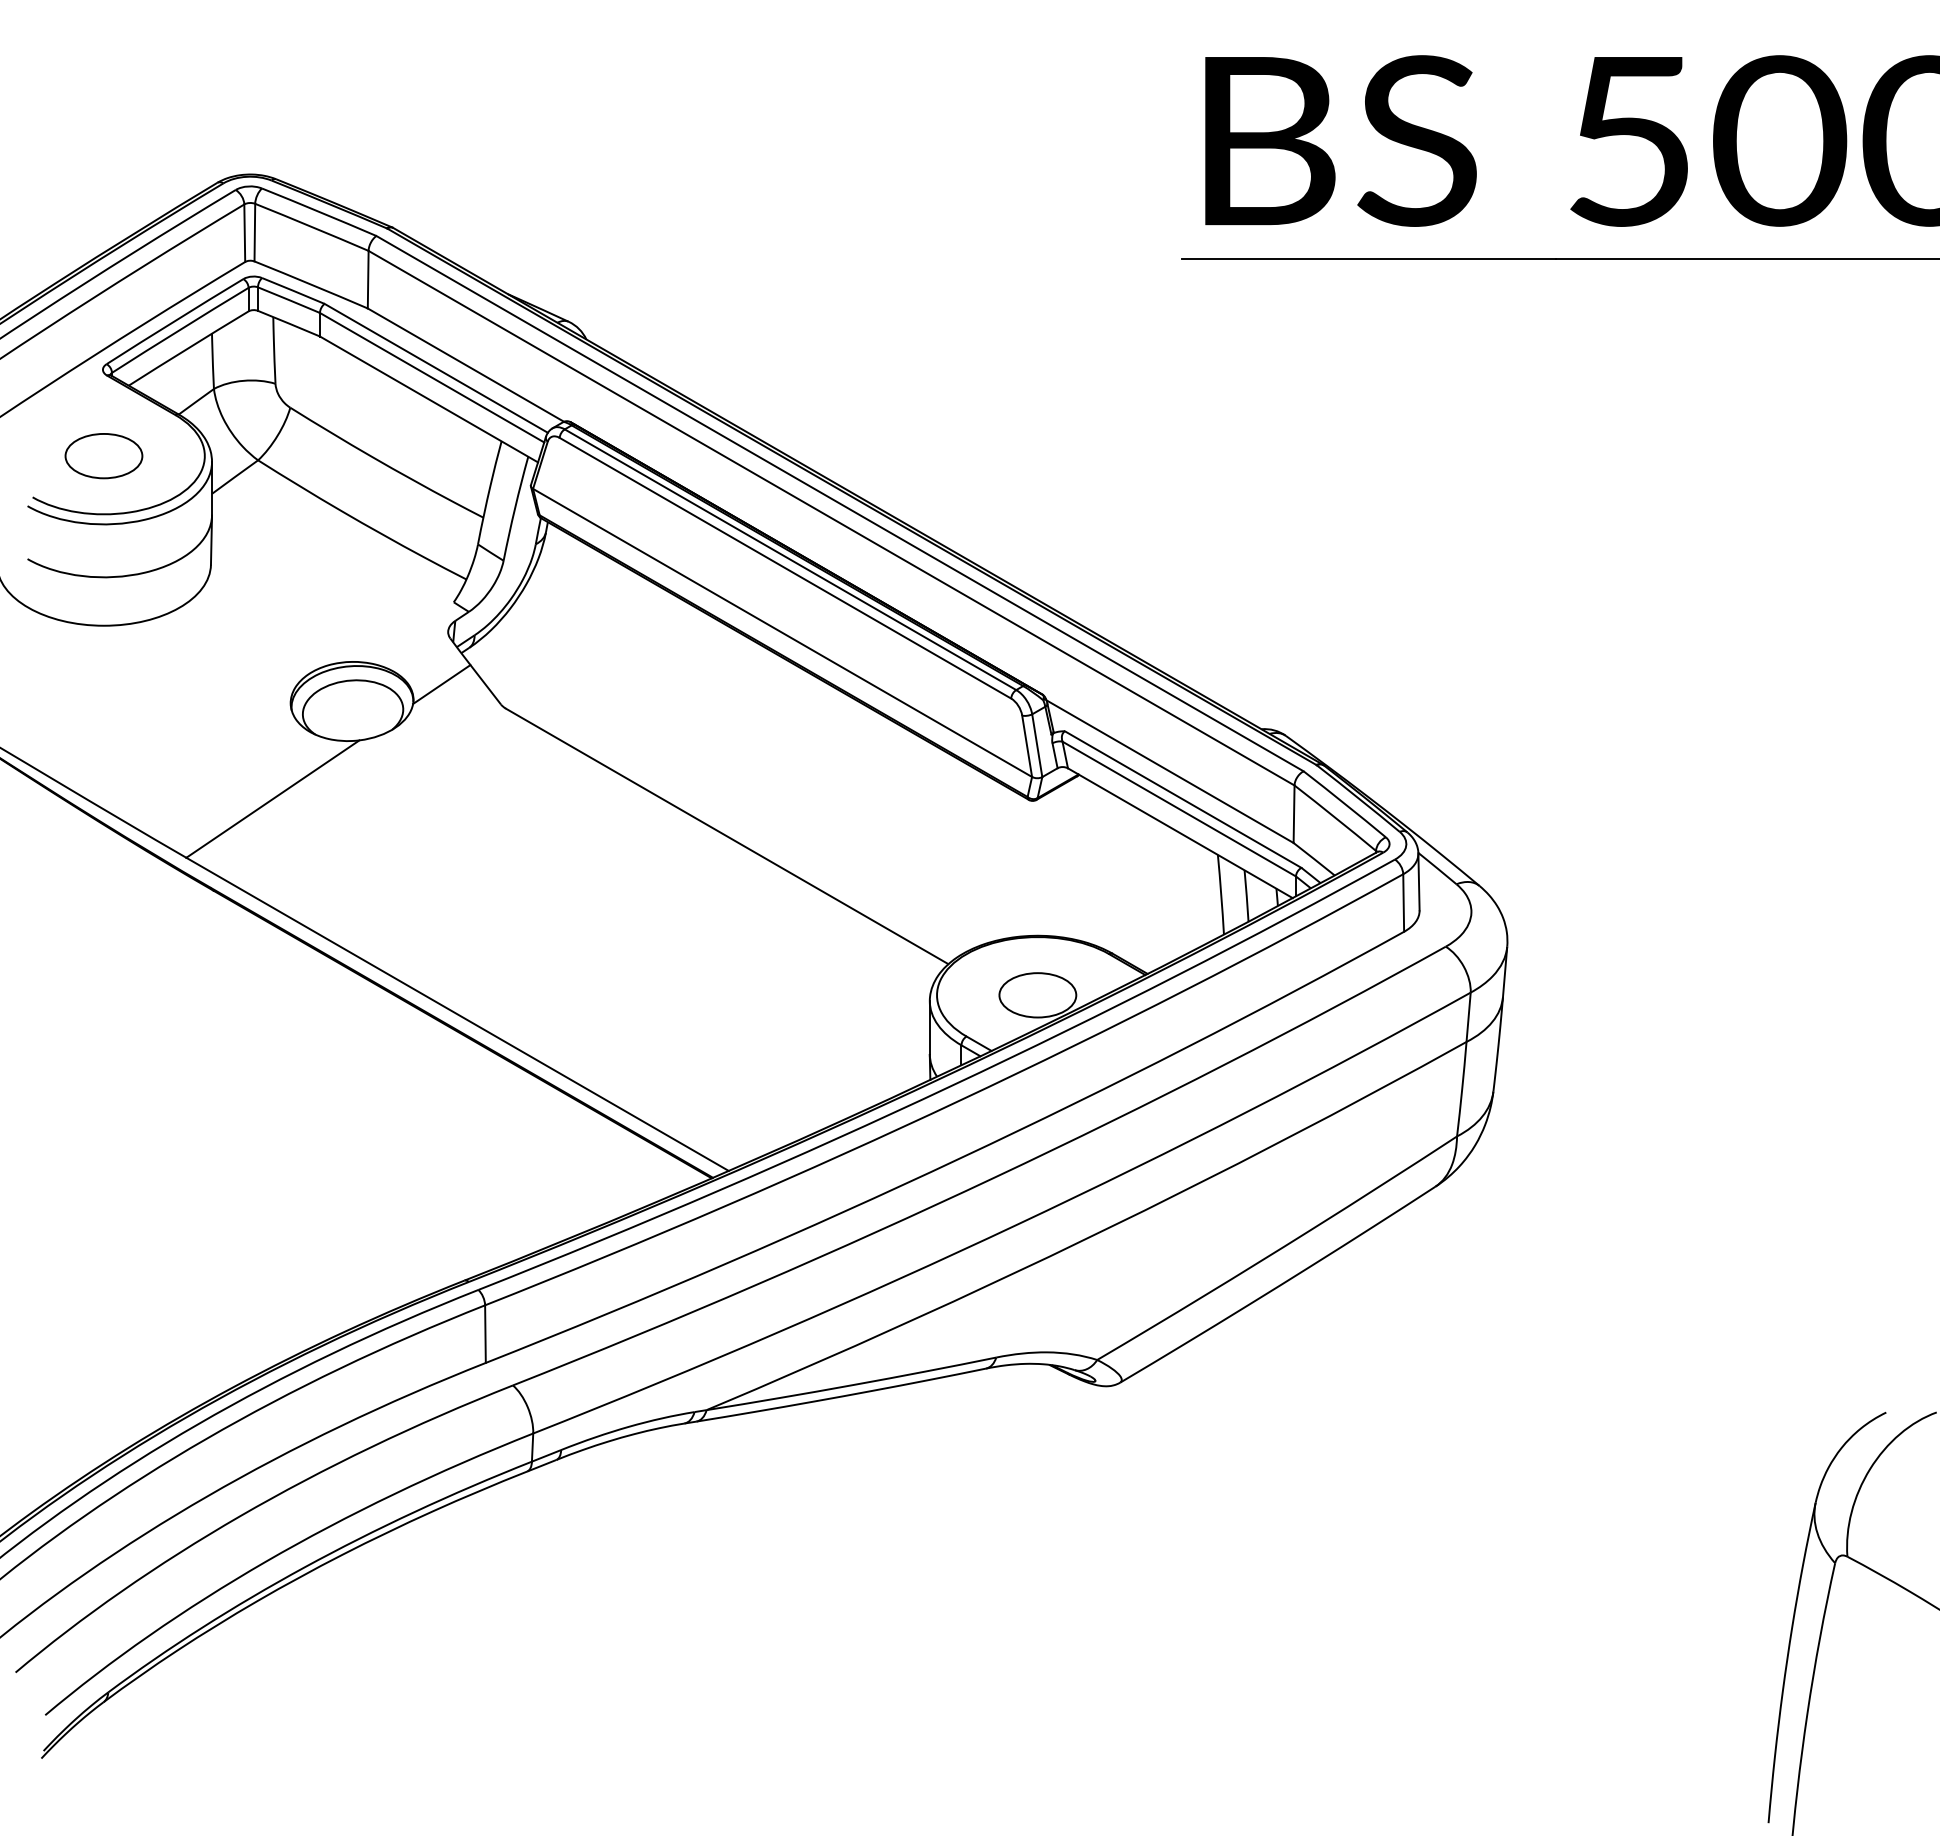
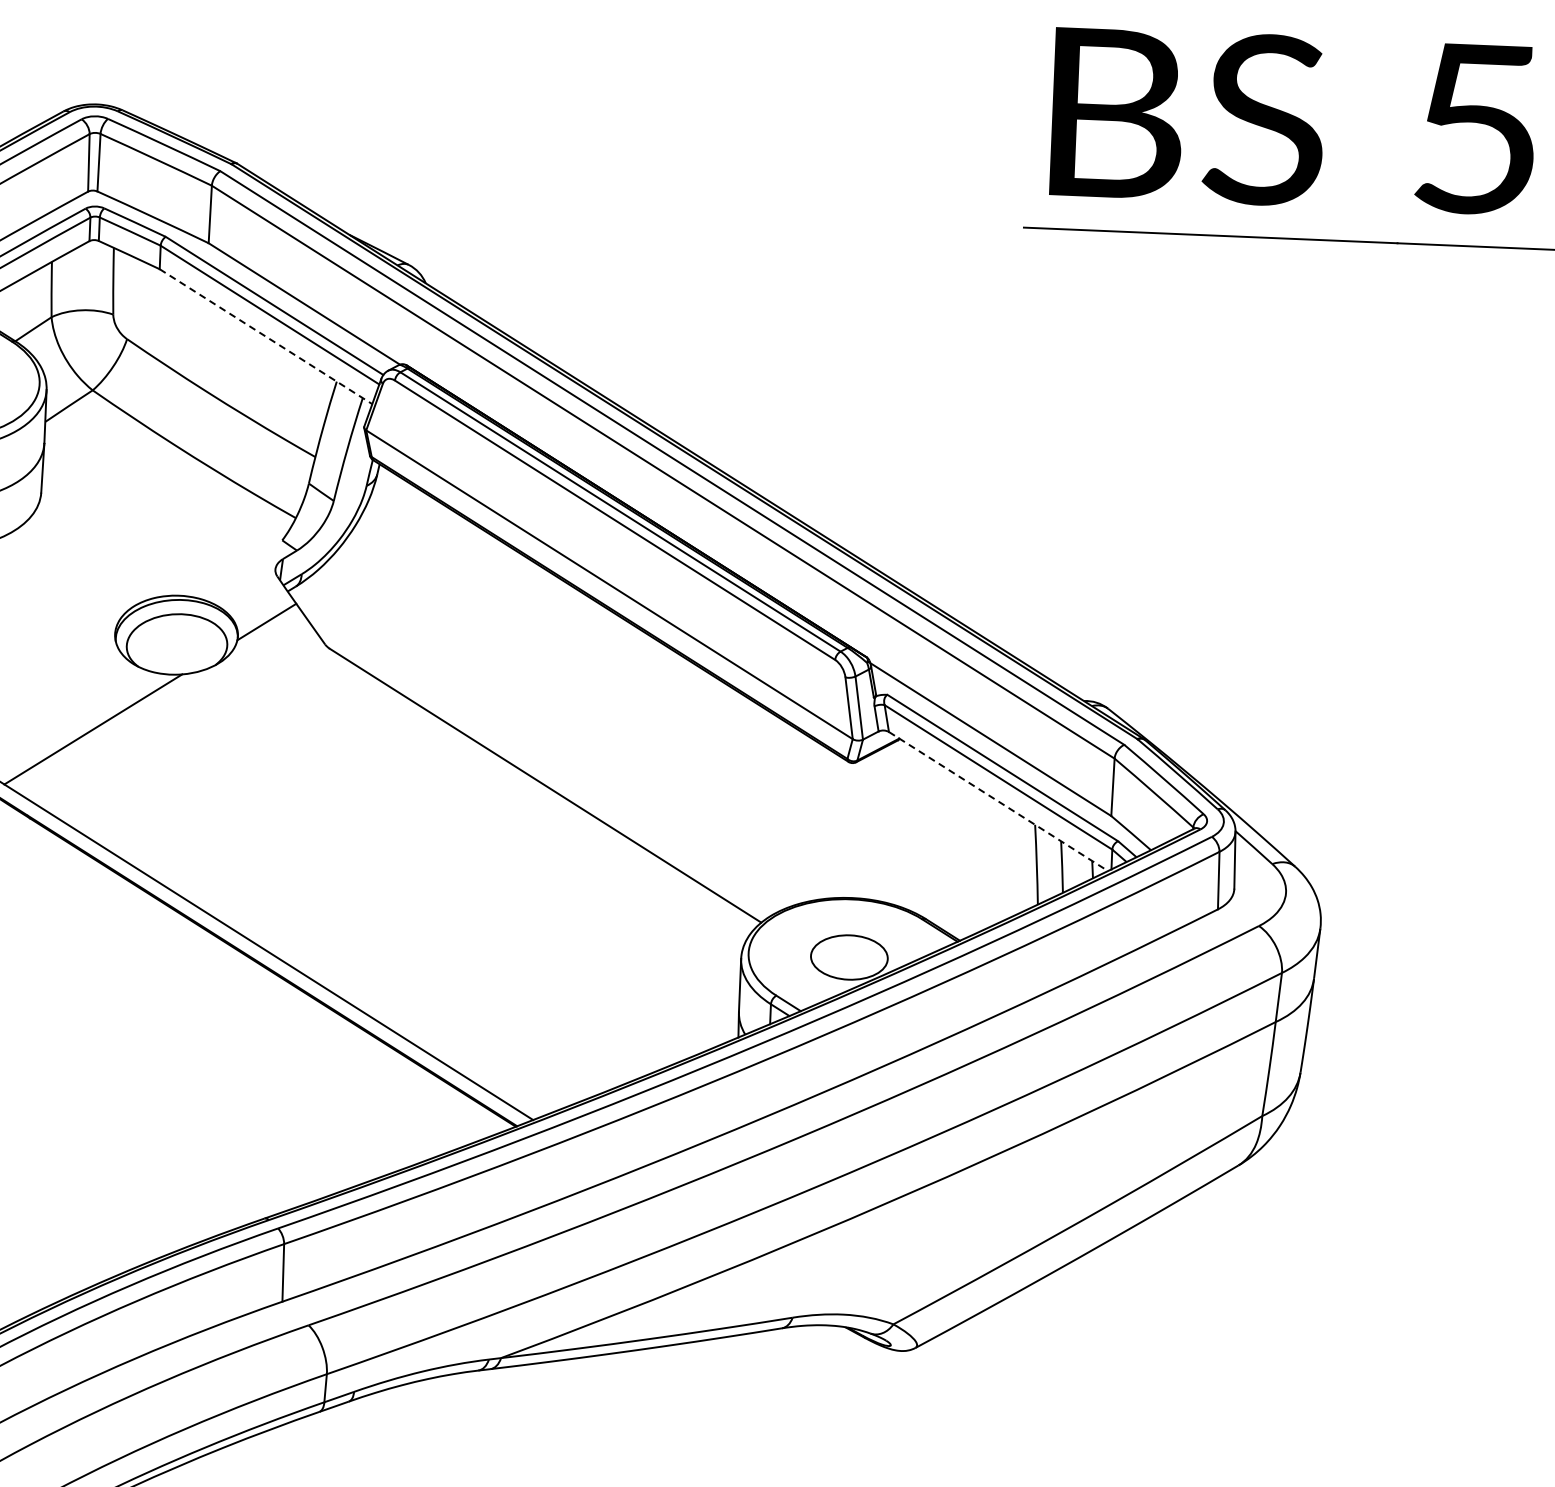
line: (429, 399) -> (266, 336), solid -> dashed
line: (1180, 833) -> (998, 801), solid -> dashed

